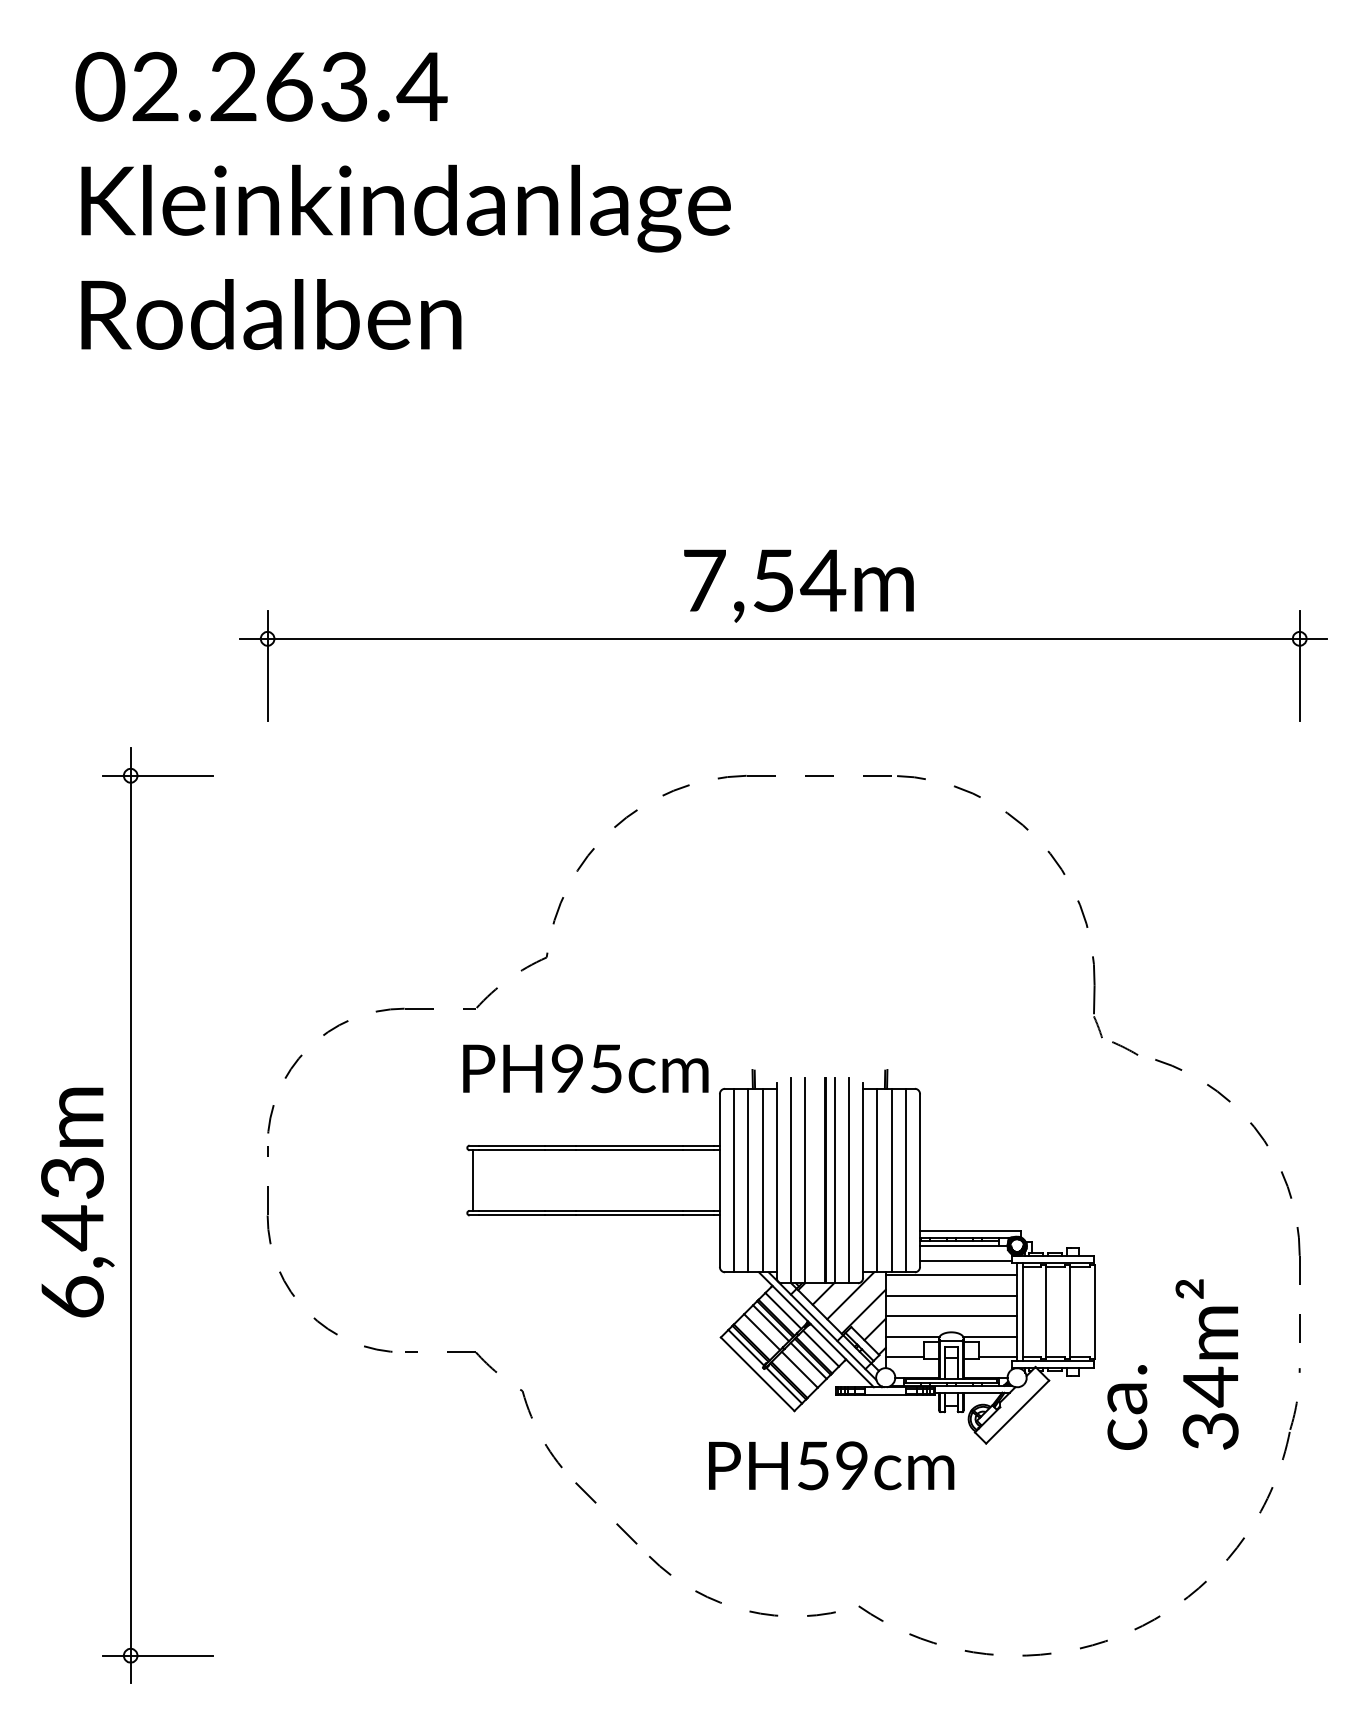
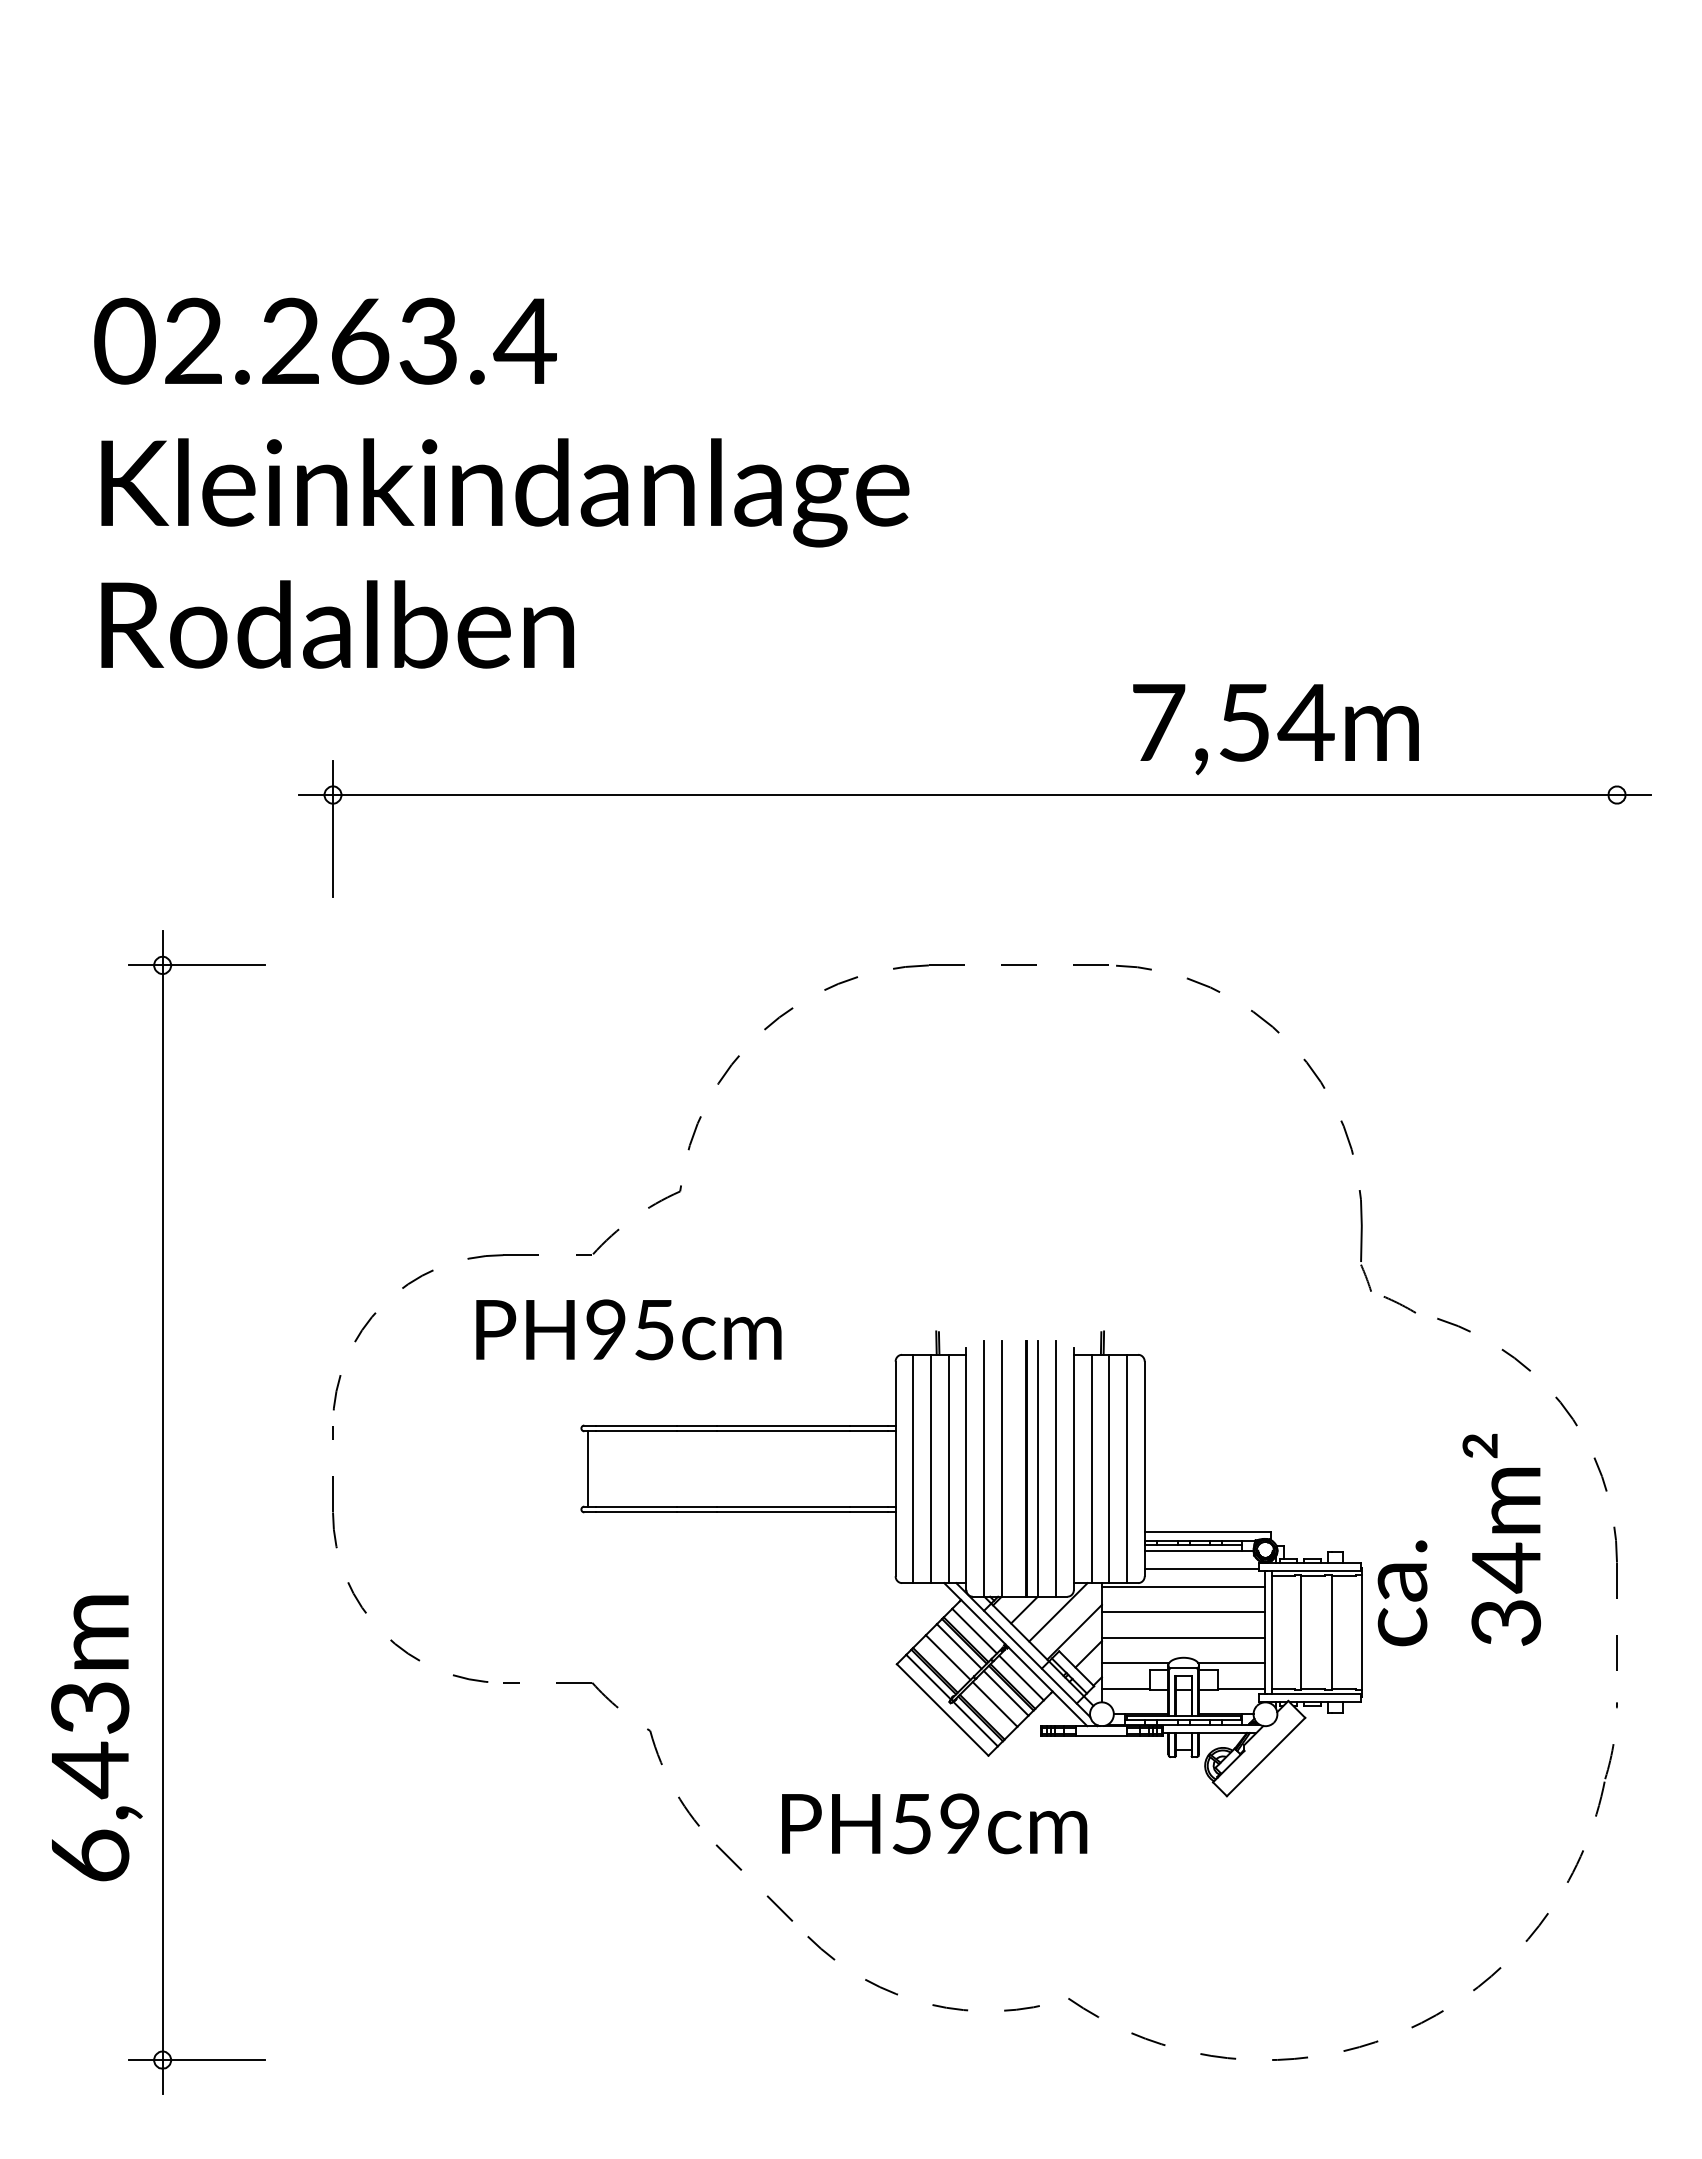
text: (403, 200) -> (501, 482), moved
text: (798, 586) -> (1275, 729), moved
line: (1299, 665) -> (1616, 828), removed
text: (585, 1068) -> (628, 1329), moved
text: (77, 1202) -> (96, 1738), moved
text: (1172, 1365) -> (1458, 1540), moved
text: (831, 1465) -> (934, 1823), moved

